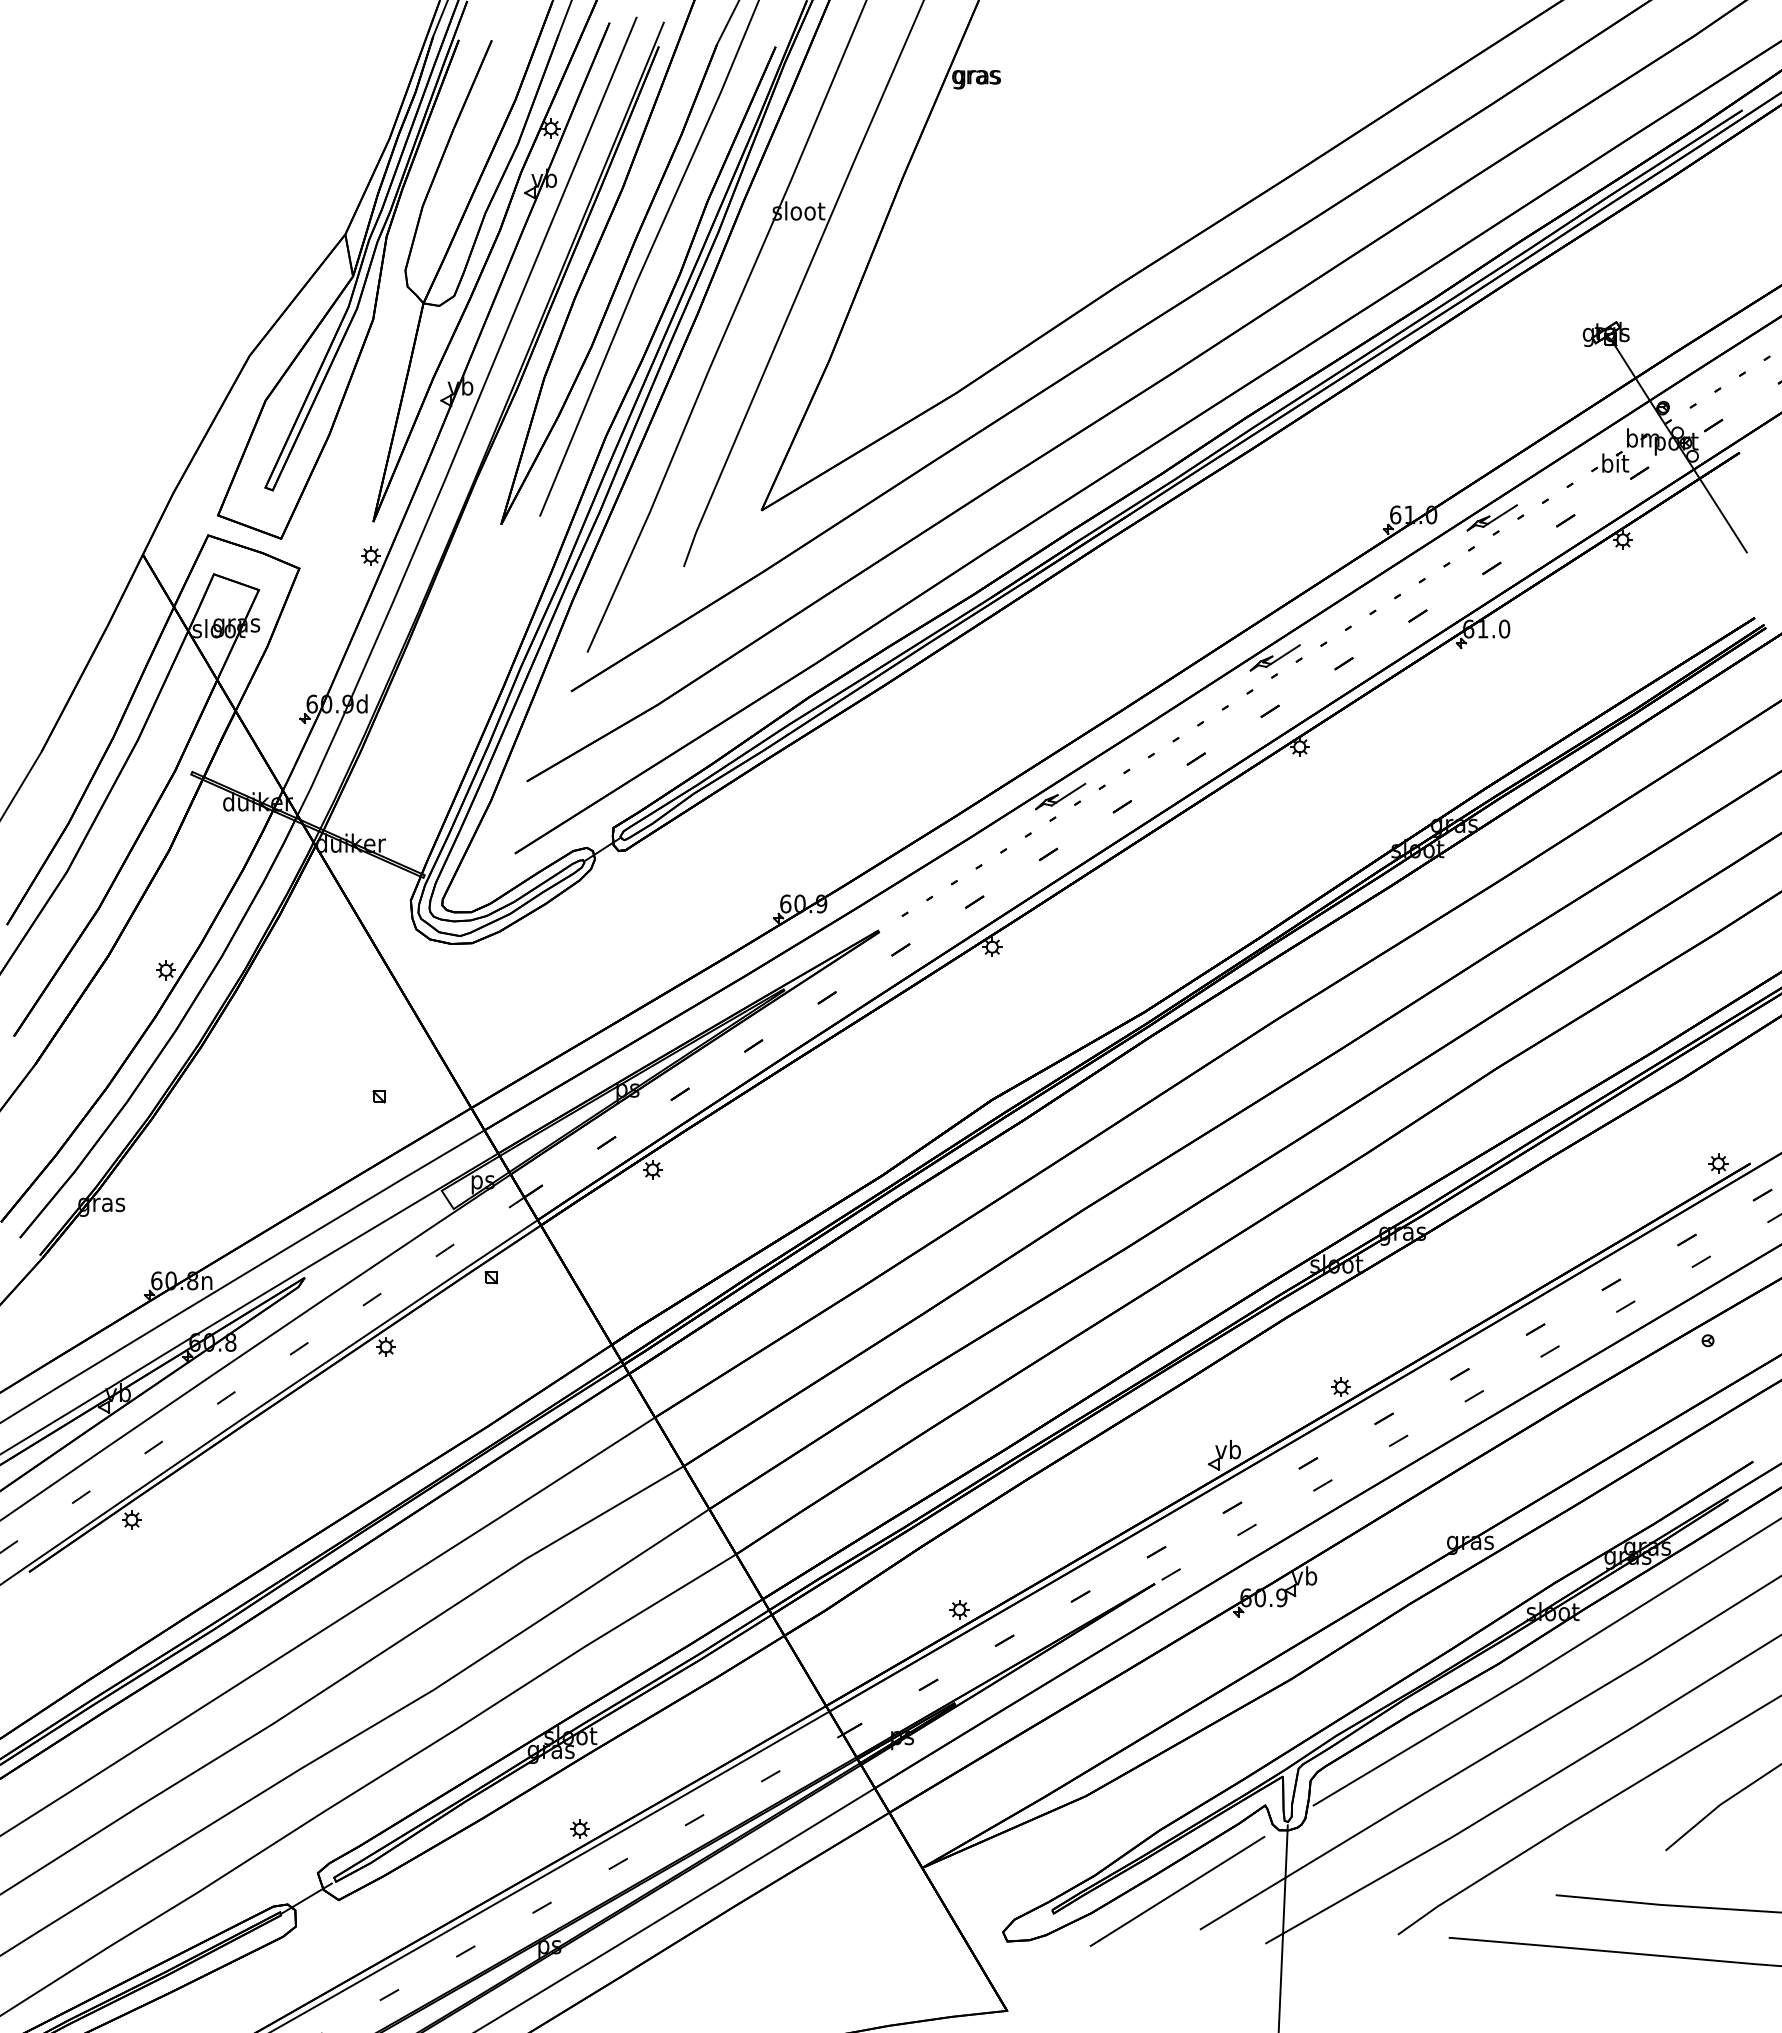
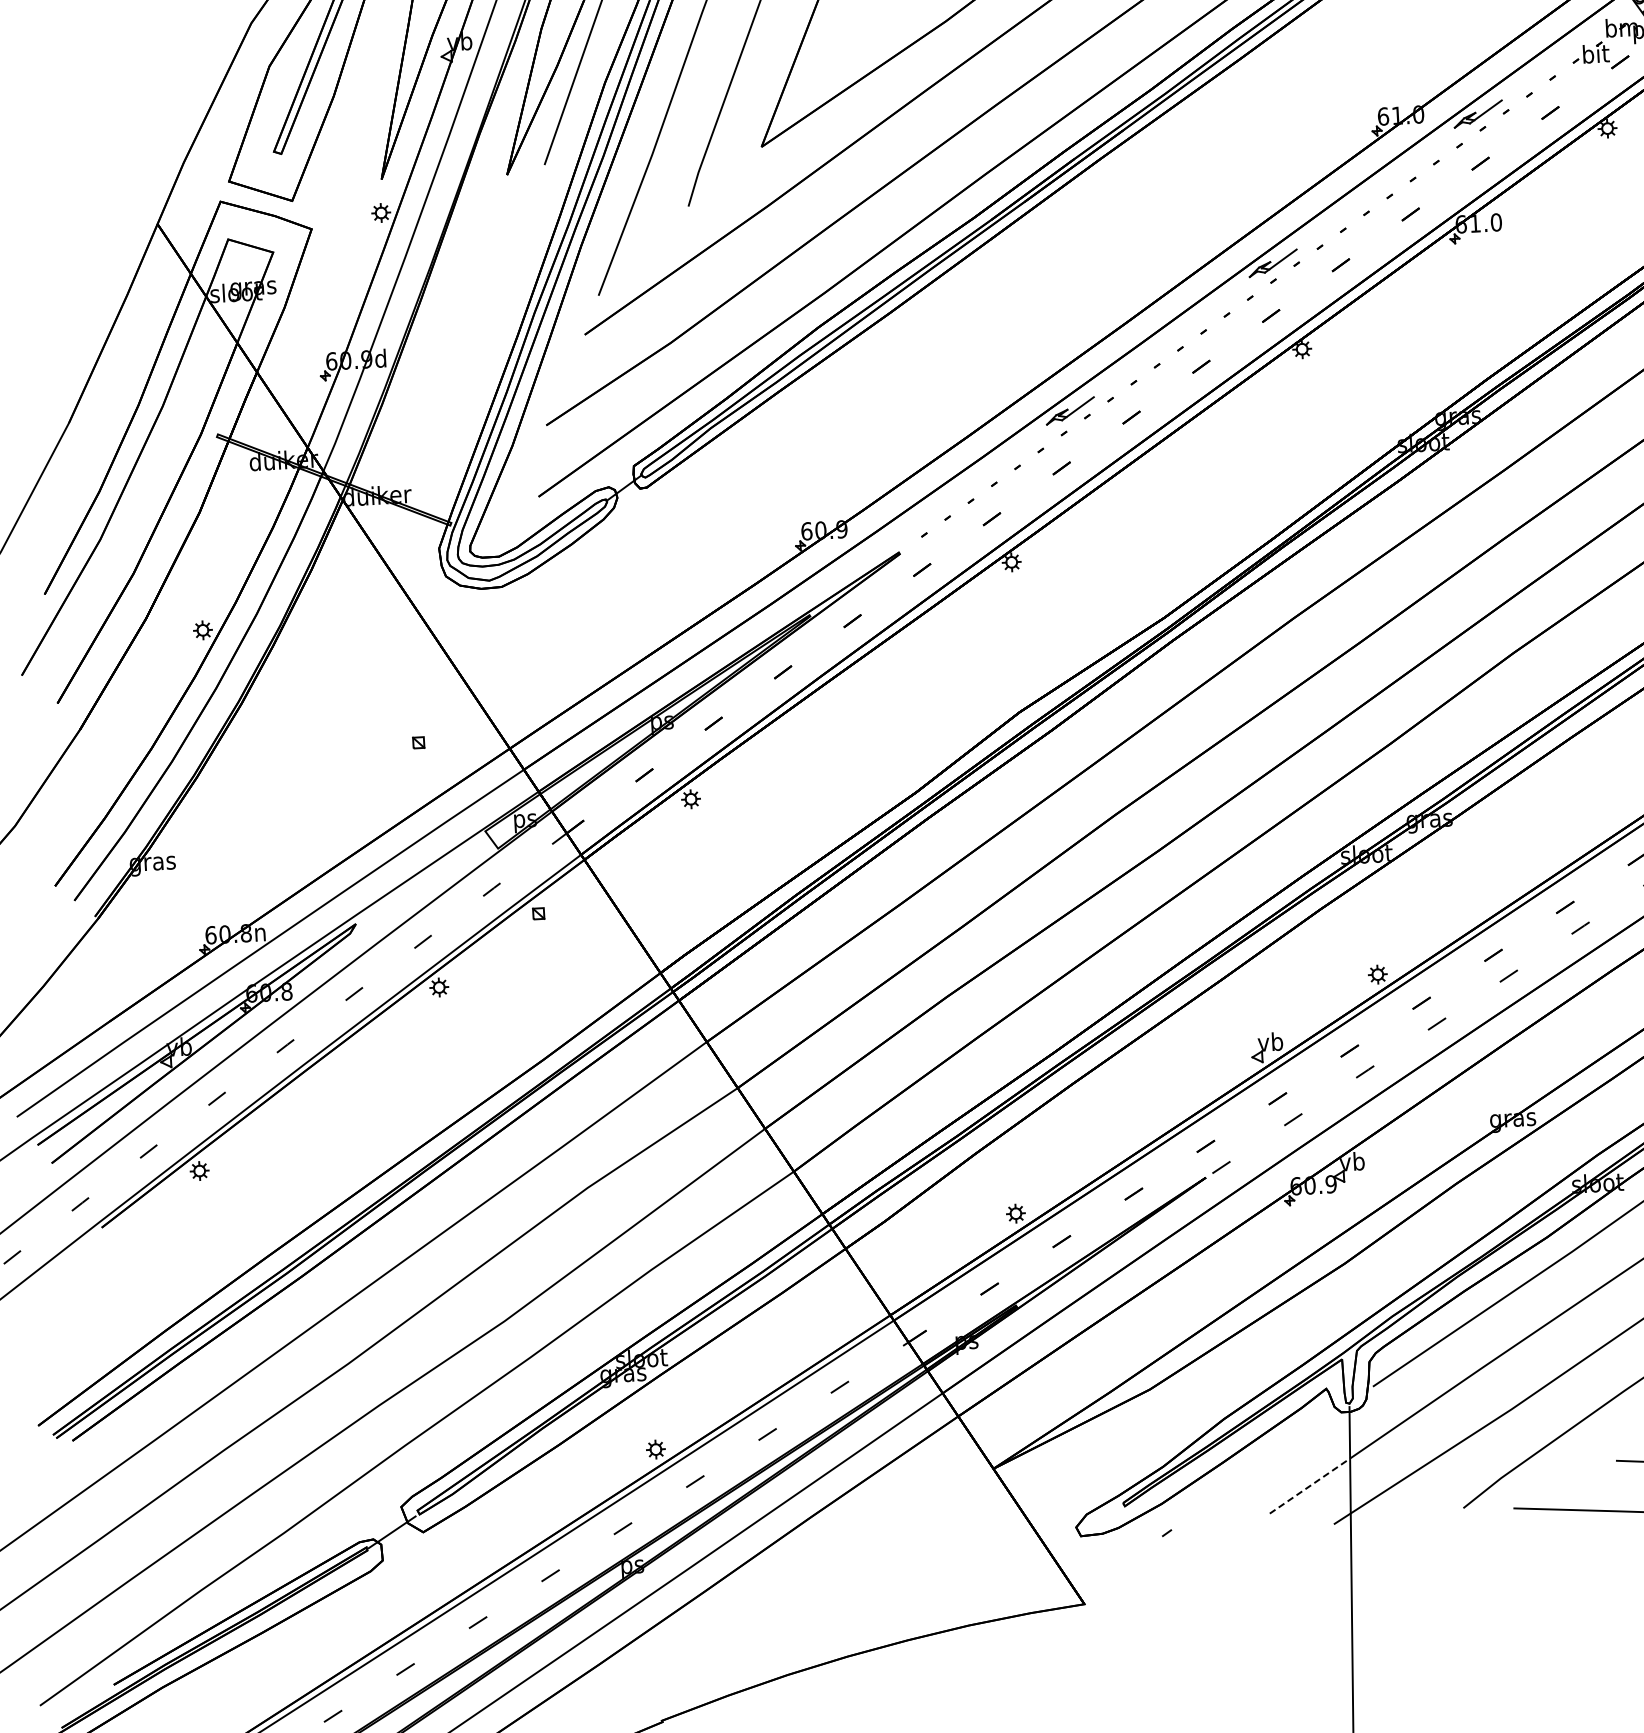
line: (1181, 1888) -> (1248, 1474), removed
line: (1243, 1903) -> (1310, 1486), solid -> dashed

